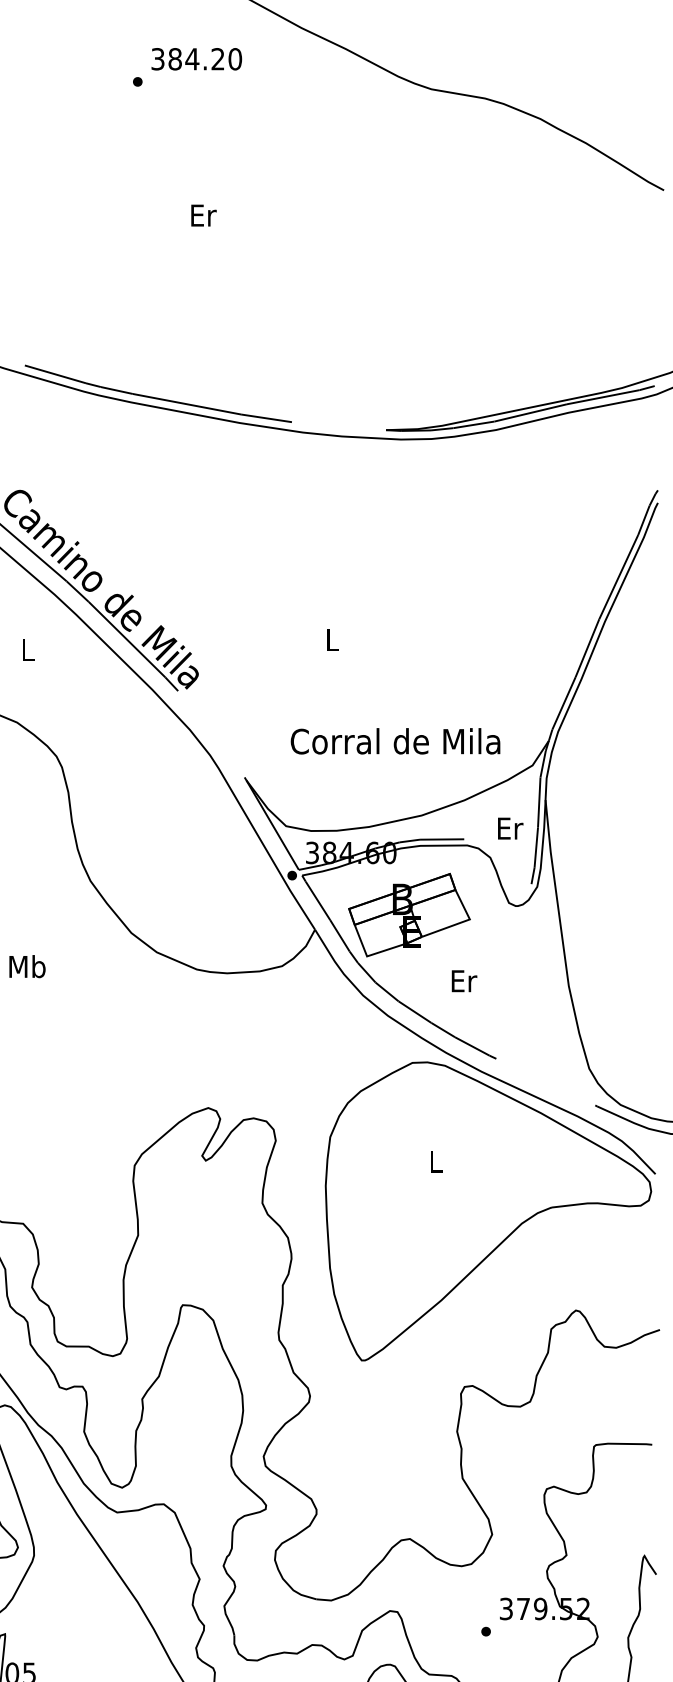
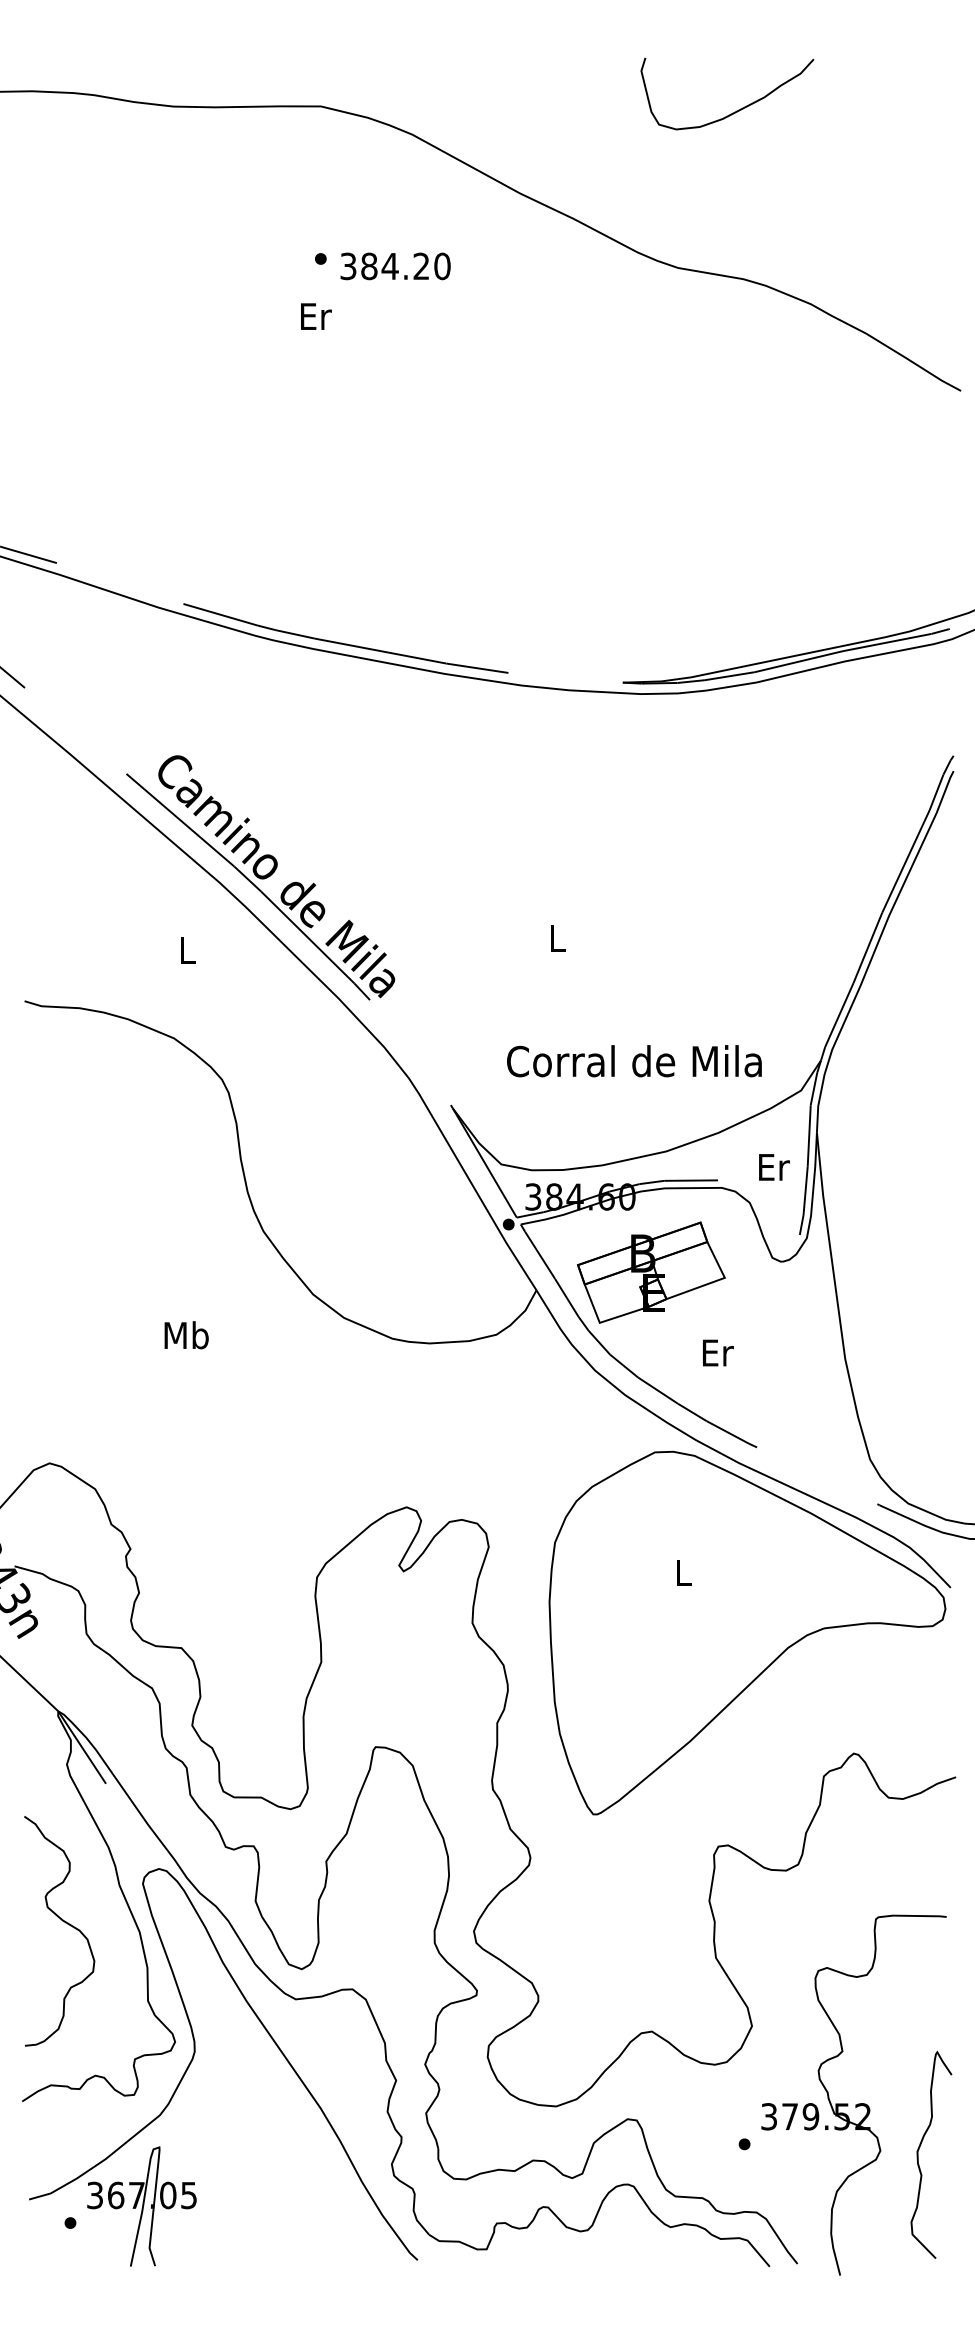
text: (196, 59) -> (395, 266), moved
text: (204, 215) -> (316, 316), moved

